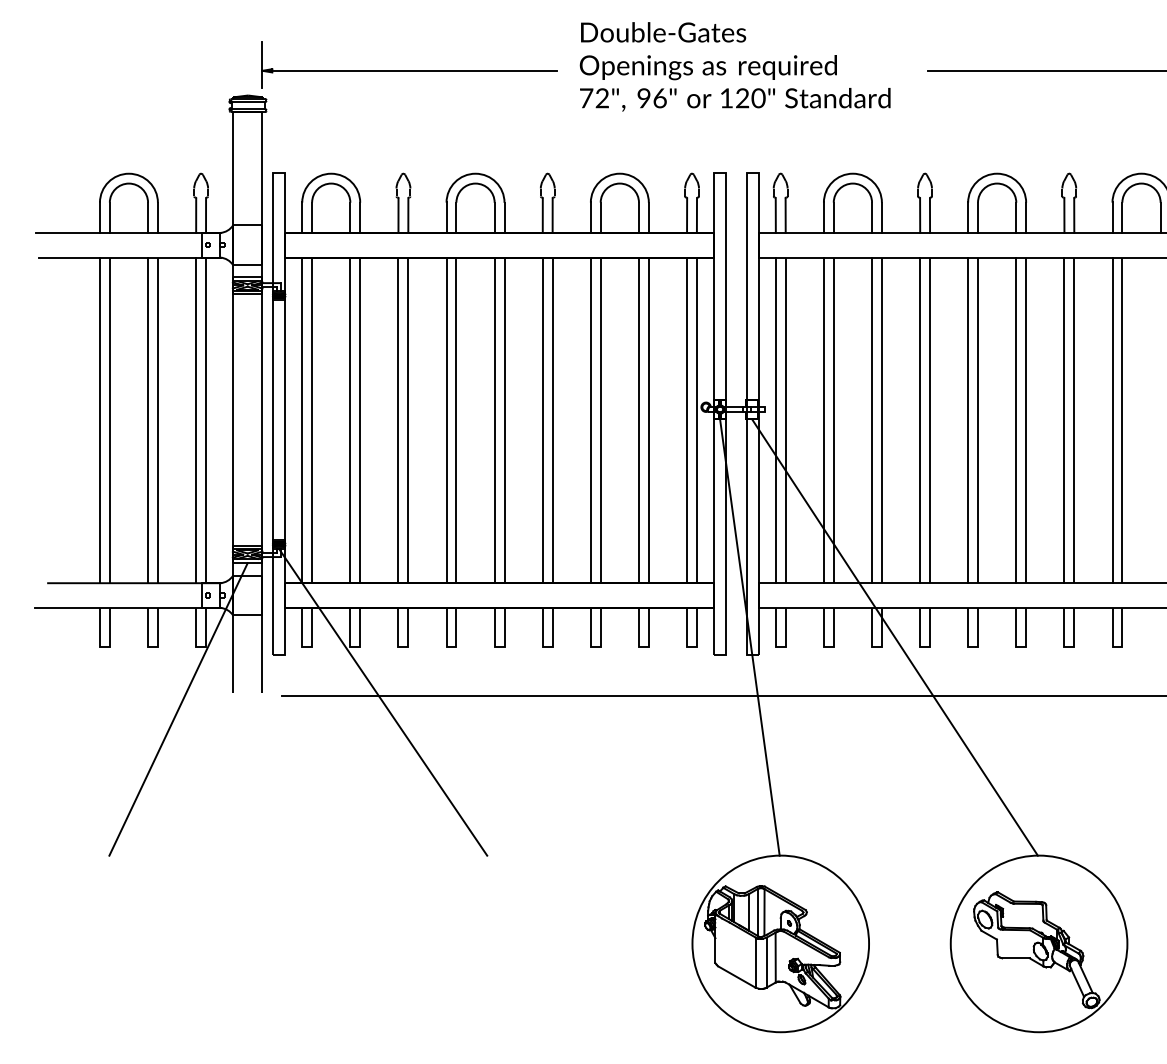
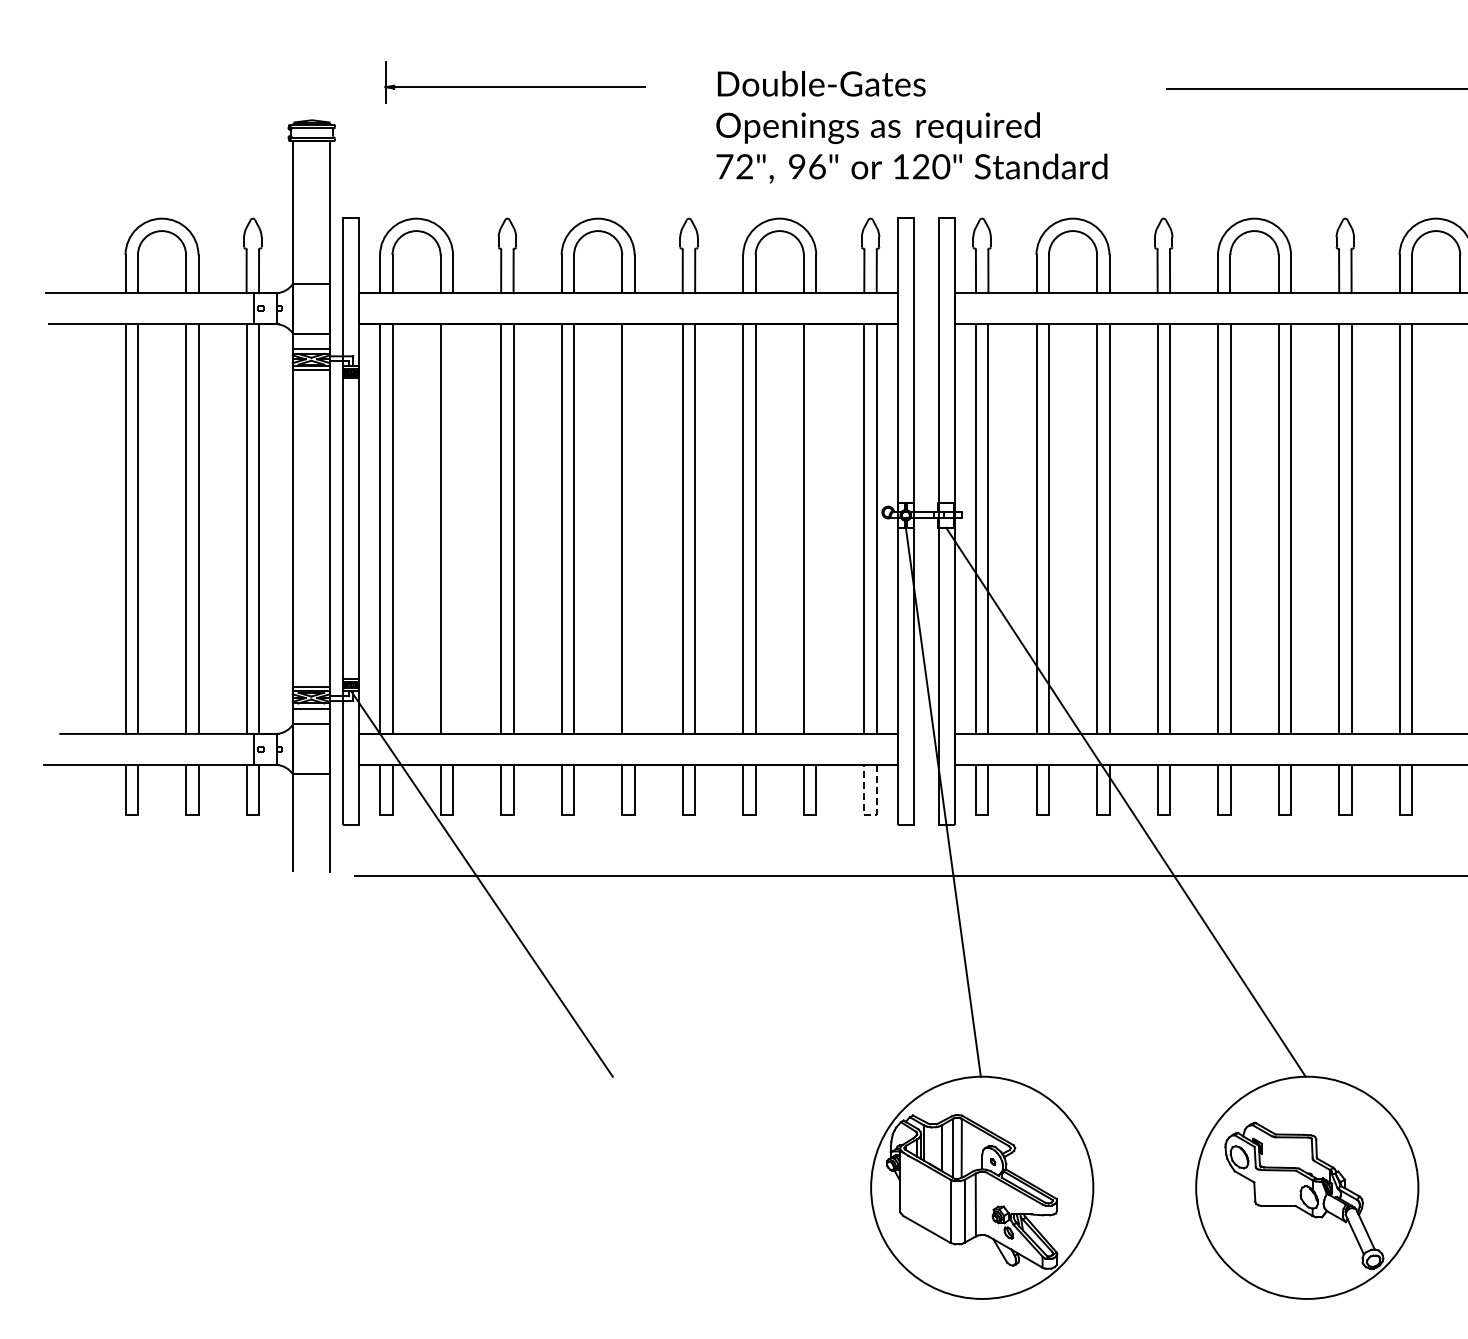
part: (409, 65) -> (514, 82), size x0.7
text: (734, 67) -> (911, 127), moved
line: (360, 419) -> (453, 528), removed
line: (504, 419) -> (634, 528), removed
line: (649, 419) -> (816, 528), removed
line: (691, 647) -> (870, 814), solid -> dashed
line: (178, 709) -> (224, 892), removed

